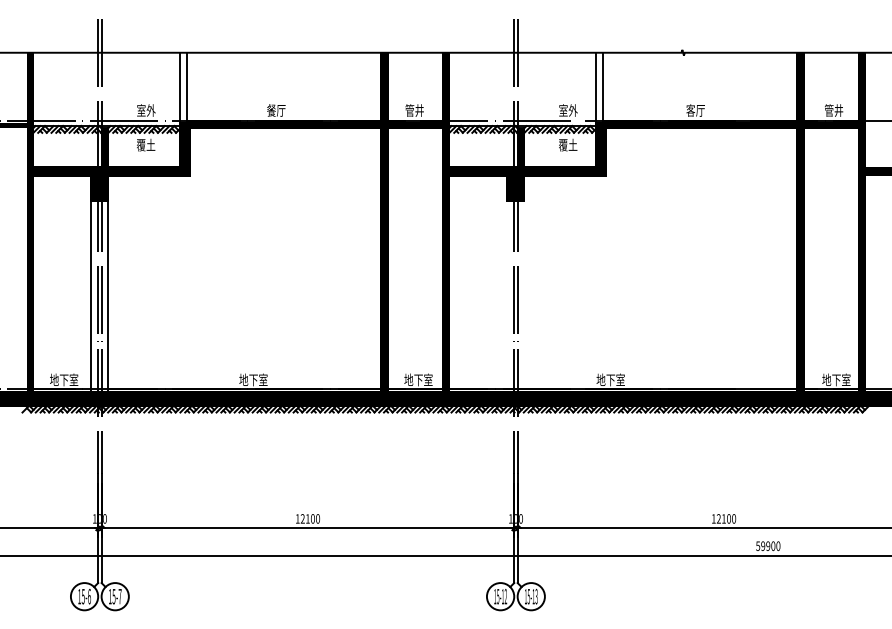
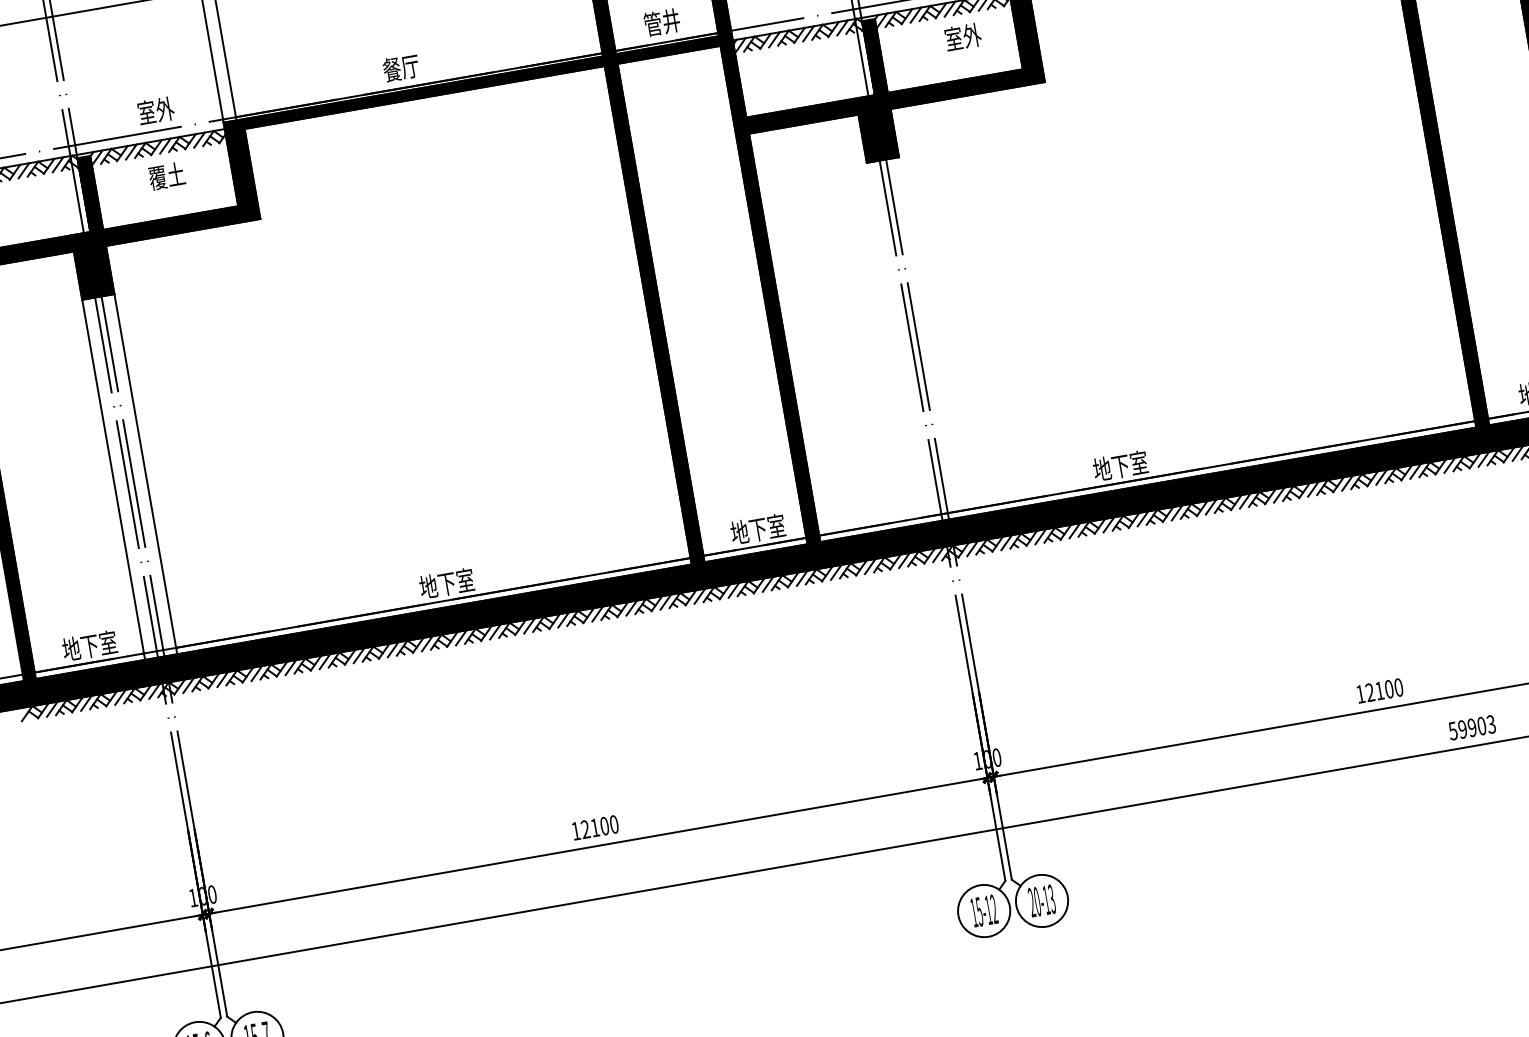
text: (568, 144) -> (963, 35), 覆土 -> 室外
text: (778, 545) -> (1491, 723), 59900 -> 59903
text: (527, 596) -> (1034, 901), 15-13 -> 20-13

